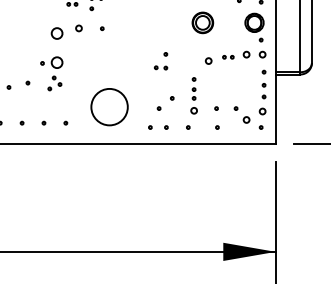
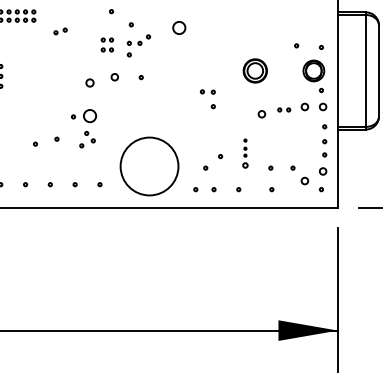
circle: (56, 33) -> (89, 82), size x0.6
part: (160, 67) -> (207, 91), moved
part: (194, 95) -> (245, 153), size x0.7
circle: (109, 107) -> (149, 166), size x1.4

